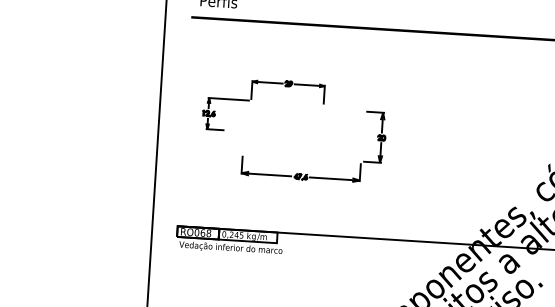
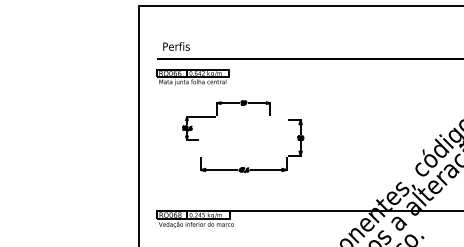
part: (238, 45) -> (192, 77), added
part: (251, 98) -> (217, 115), moved

